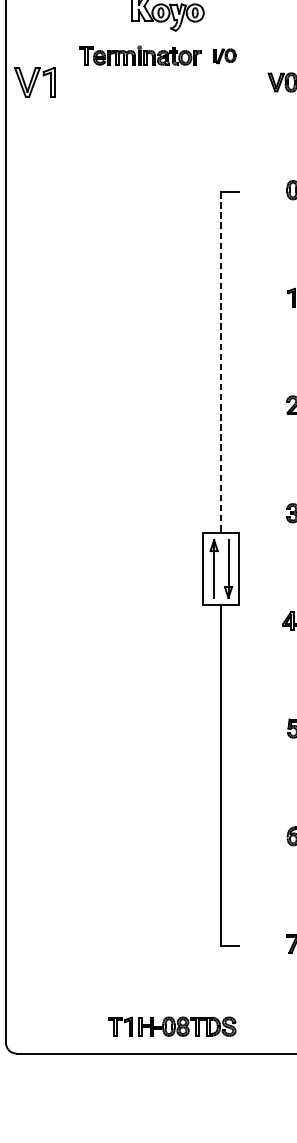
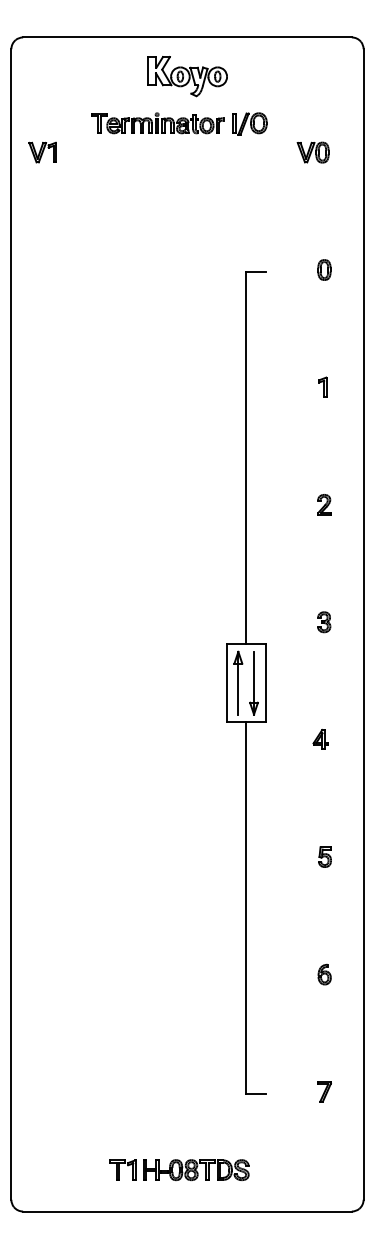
part: (224, 55) -> (249, 123), size x1.43
part: (34, 82) -> (42, 152), size x0.62
line: (221, 363) -> (246, 458), dashed -> solid
part: (172, 1026) -> (179, 1169), moved

